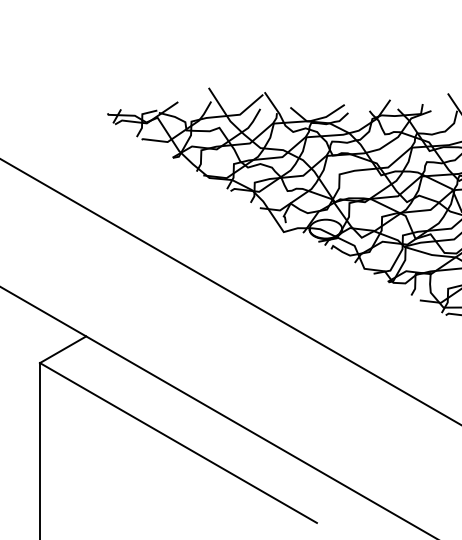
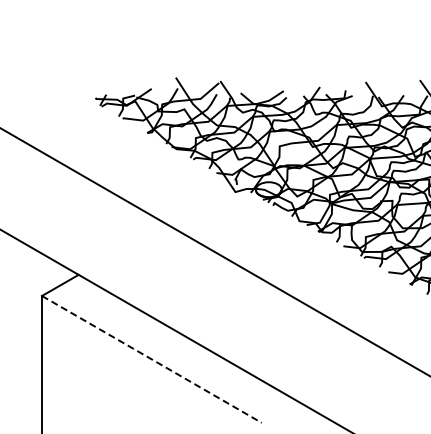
line: (177, 443) -> (151, 359), solid -> dashed

